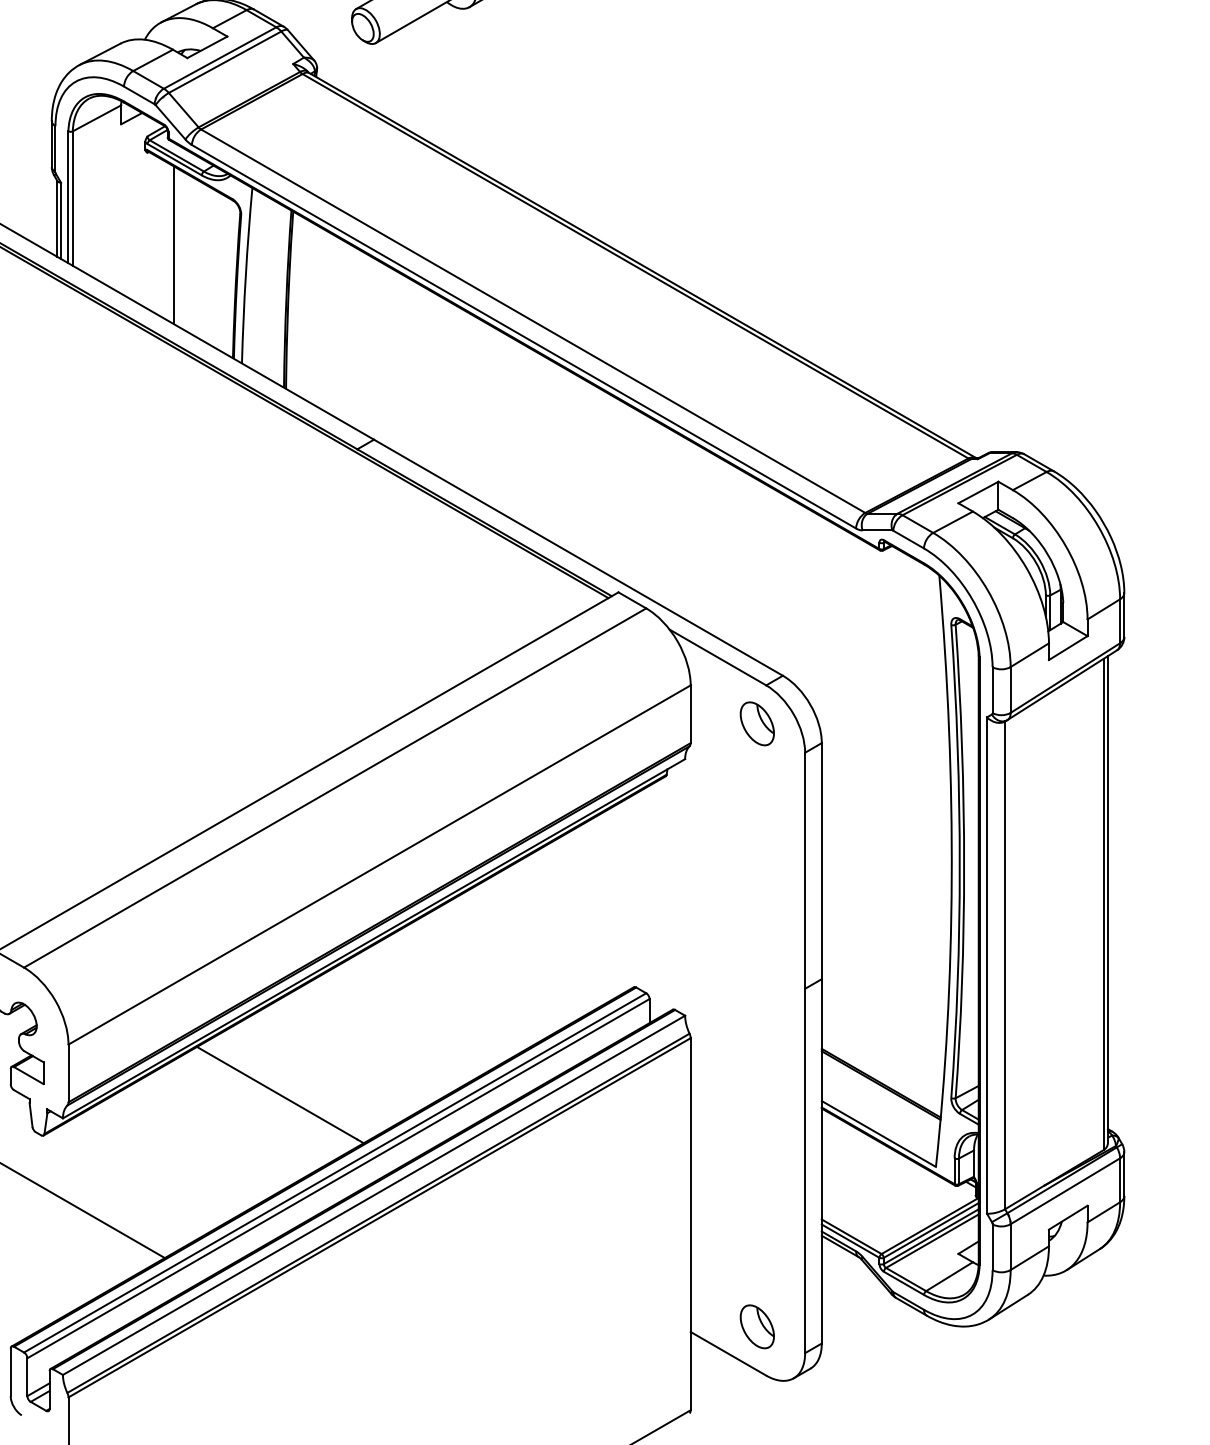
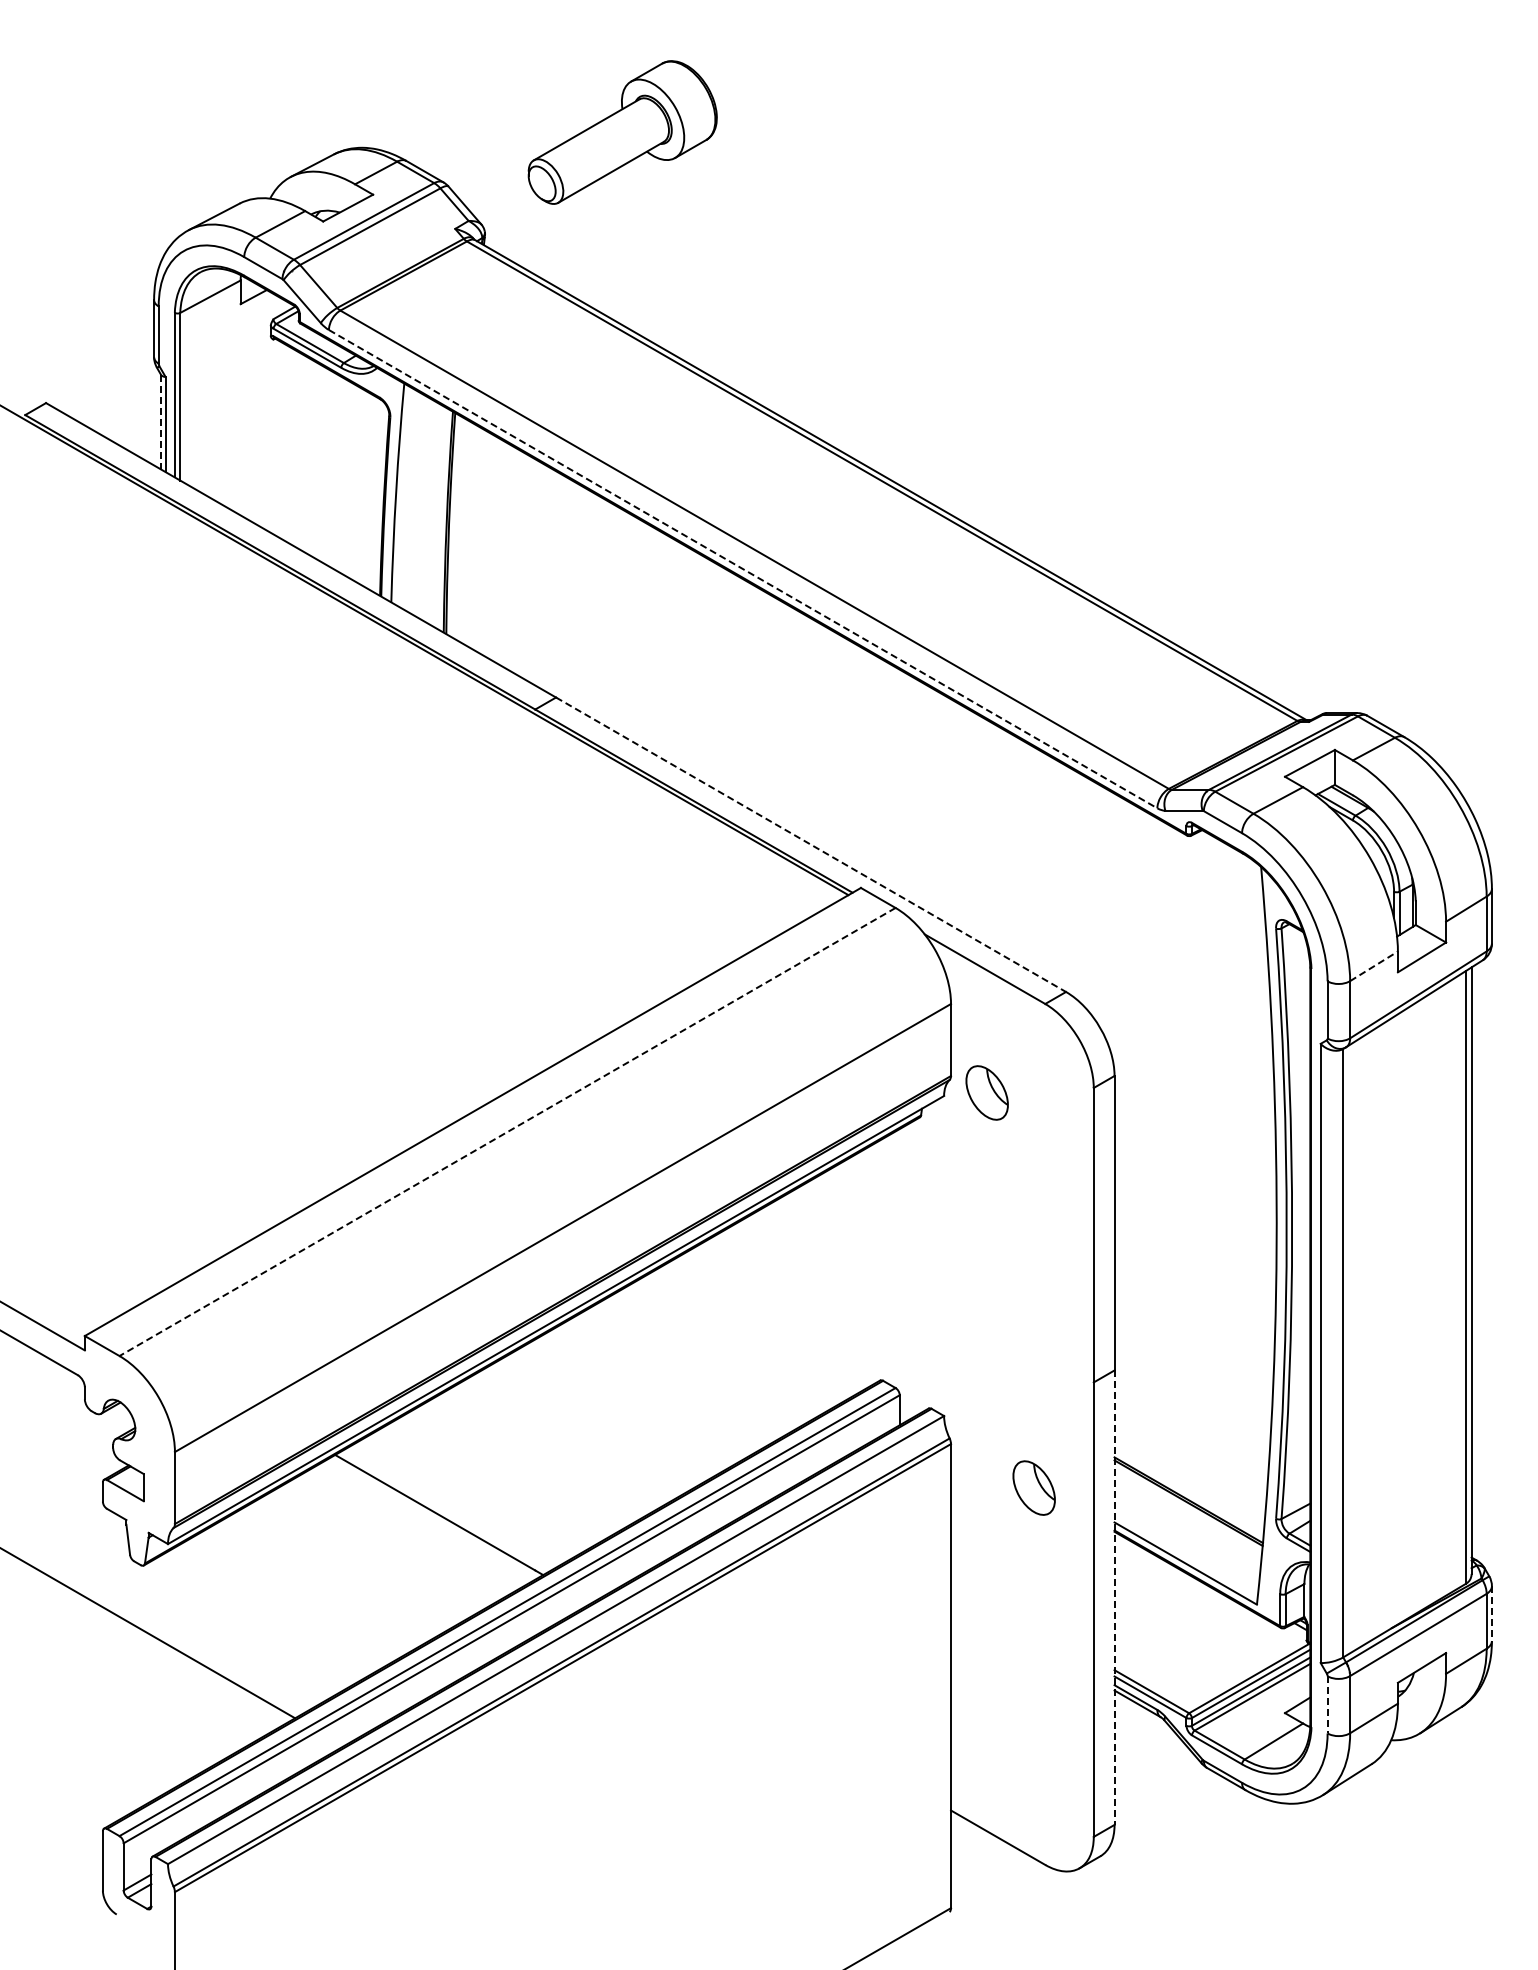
line: (57, 219) -> (161, 422), solid -> dashed
line: (173, 244) -> (306, 454), removed
line: (524, 337) -> (743, 569), solid -> dashed
line: (578, 558) -> (811, 845), solid -> dashed
line: (1030, 655) -> (1374, 966), solid -> dashed
part: (756, 723) -> (986, 1092), moved
line: (335, 788) -> (507, 1132), solid -> dashed
line: (821, 1162) -> (1114, 1598), solid -> dashed
line: (1123, 1174) -> (1491, 1614), solid -> dashed
line: (992, 1246) -> (1327, 1704), solid -> dashed
part: (756, 1326) -> (1033, 1487), moved

